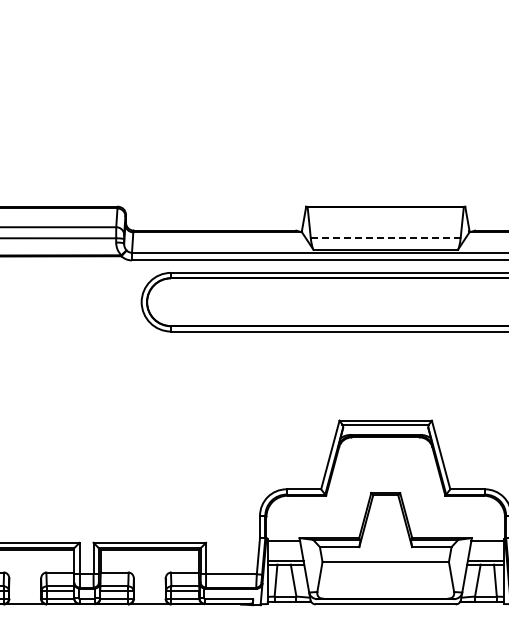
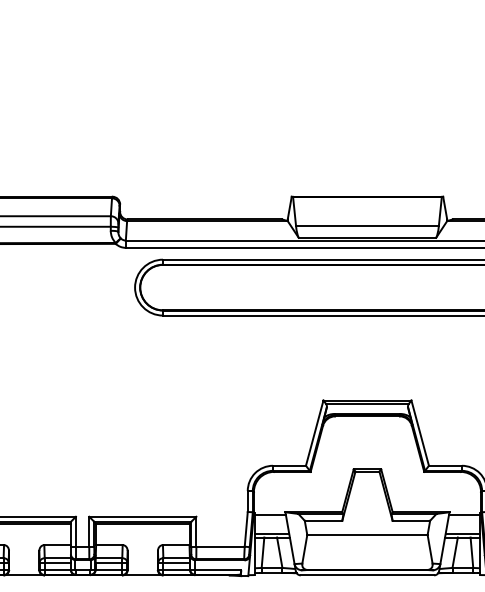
line: (385, 237) -> (367, 226), dashed -> solid

